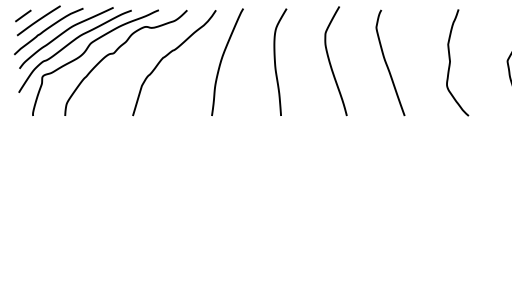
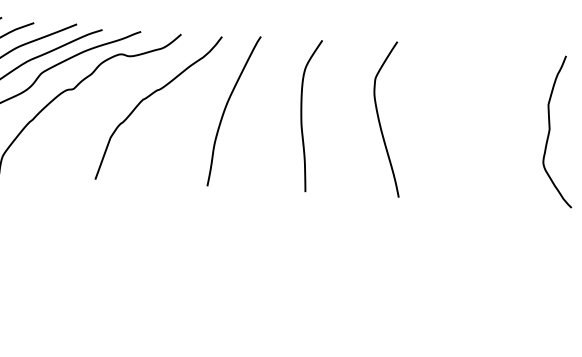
curve: (387, 63) -> (460, 126), removed

